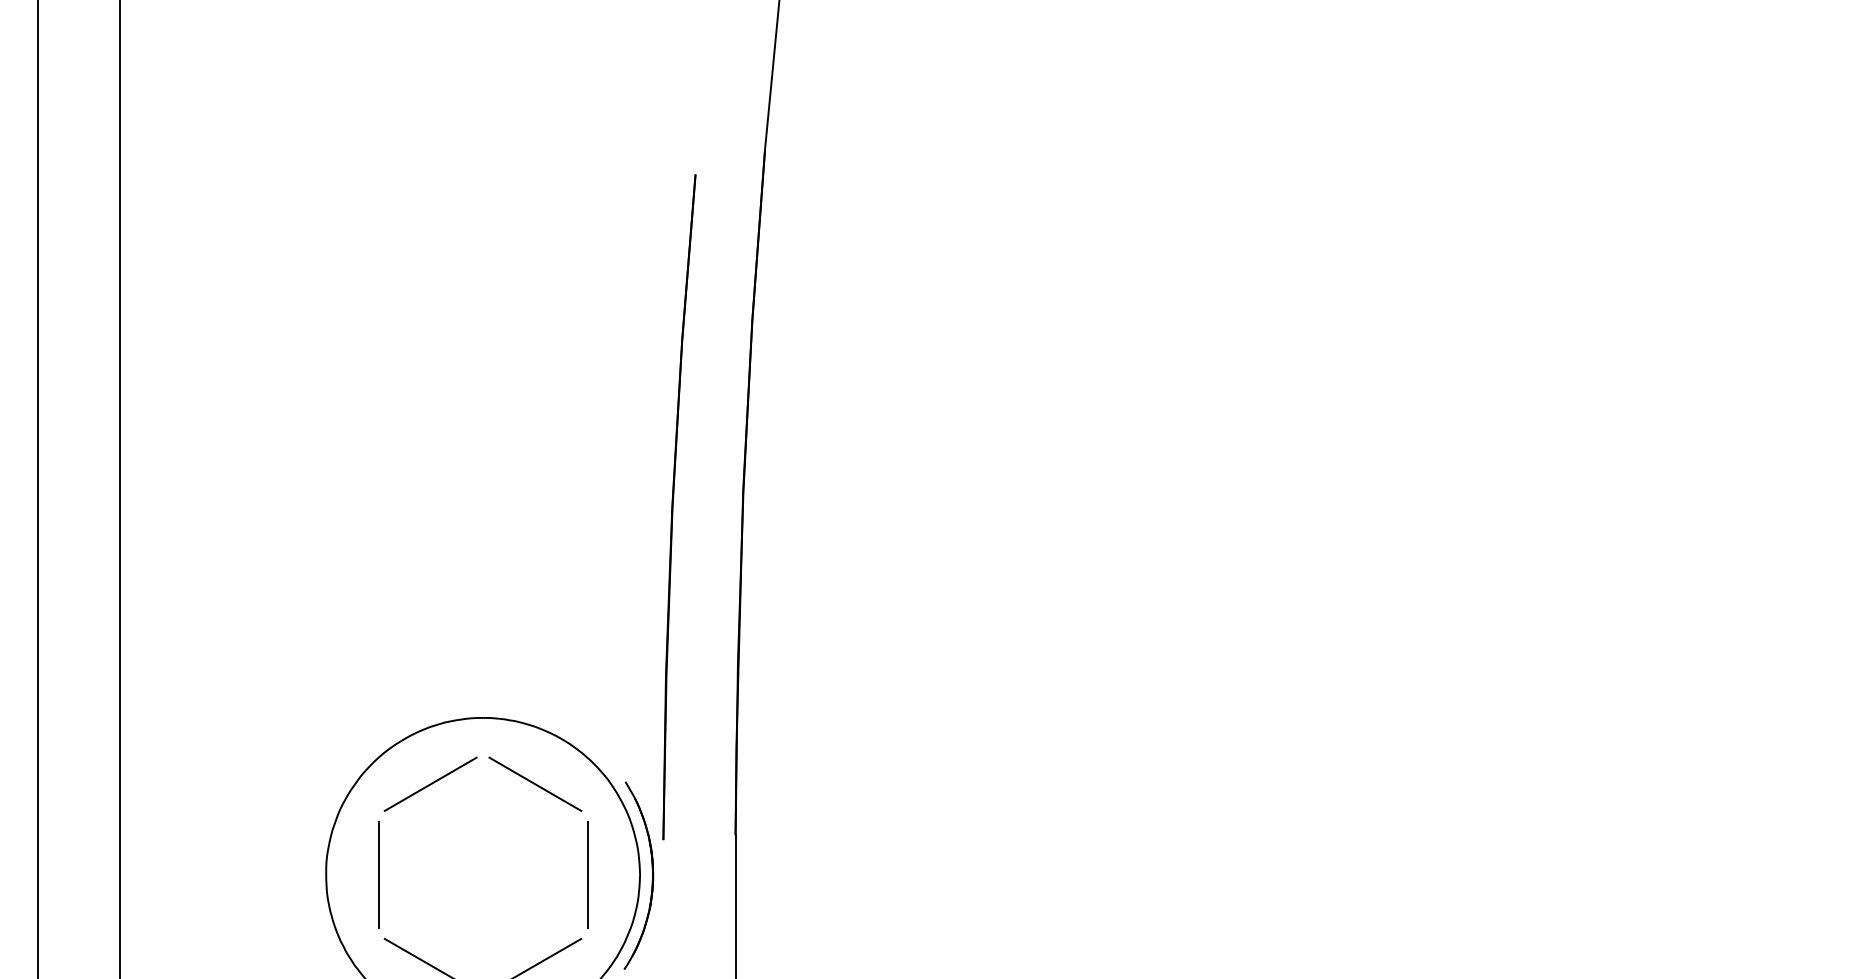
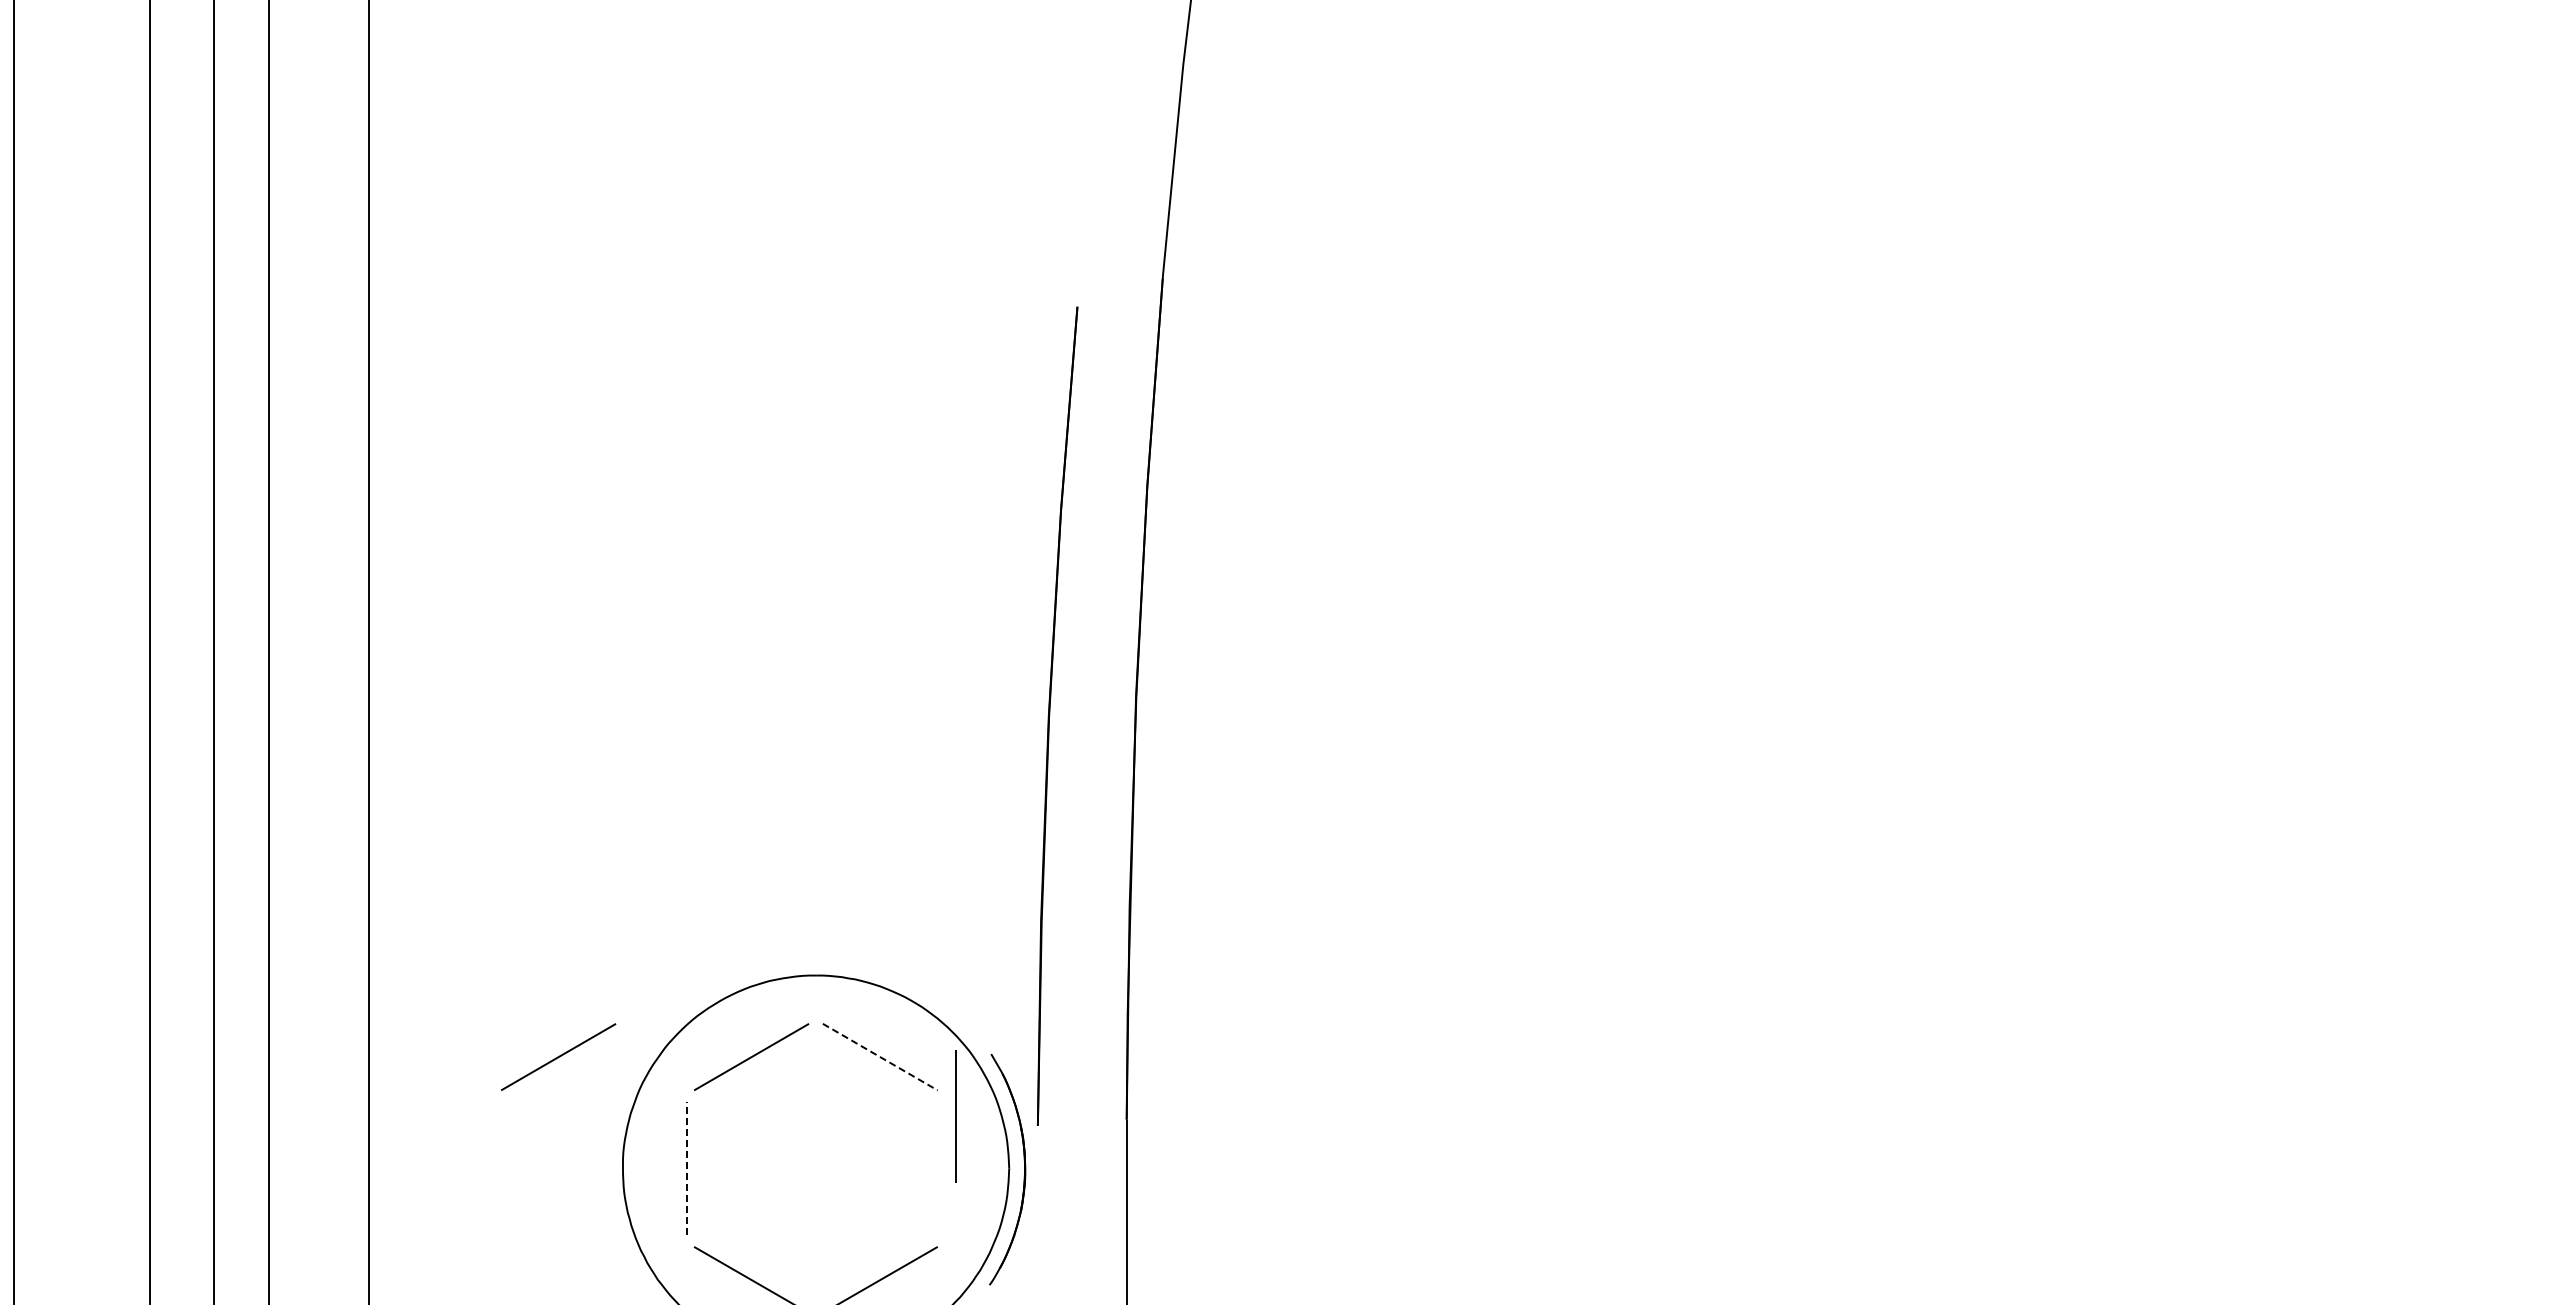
line: (273, 783) -> (558, 1056), added
line: (535, 784) -> (880, 1057), solid -> dashed
line: (378, 874) -> (687, 1168), solid -> dashed
line: (587, 874) -> (955, 1116), moved

